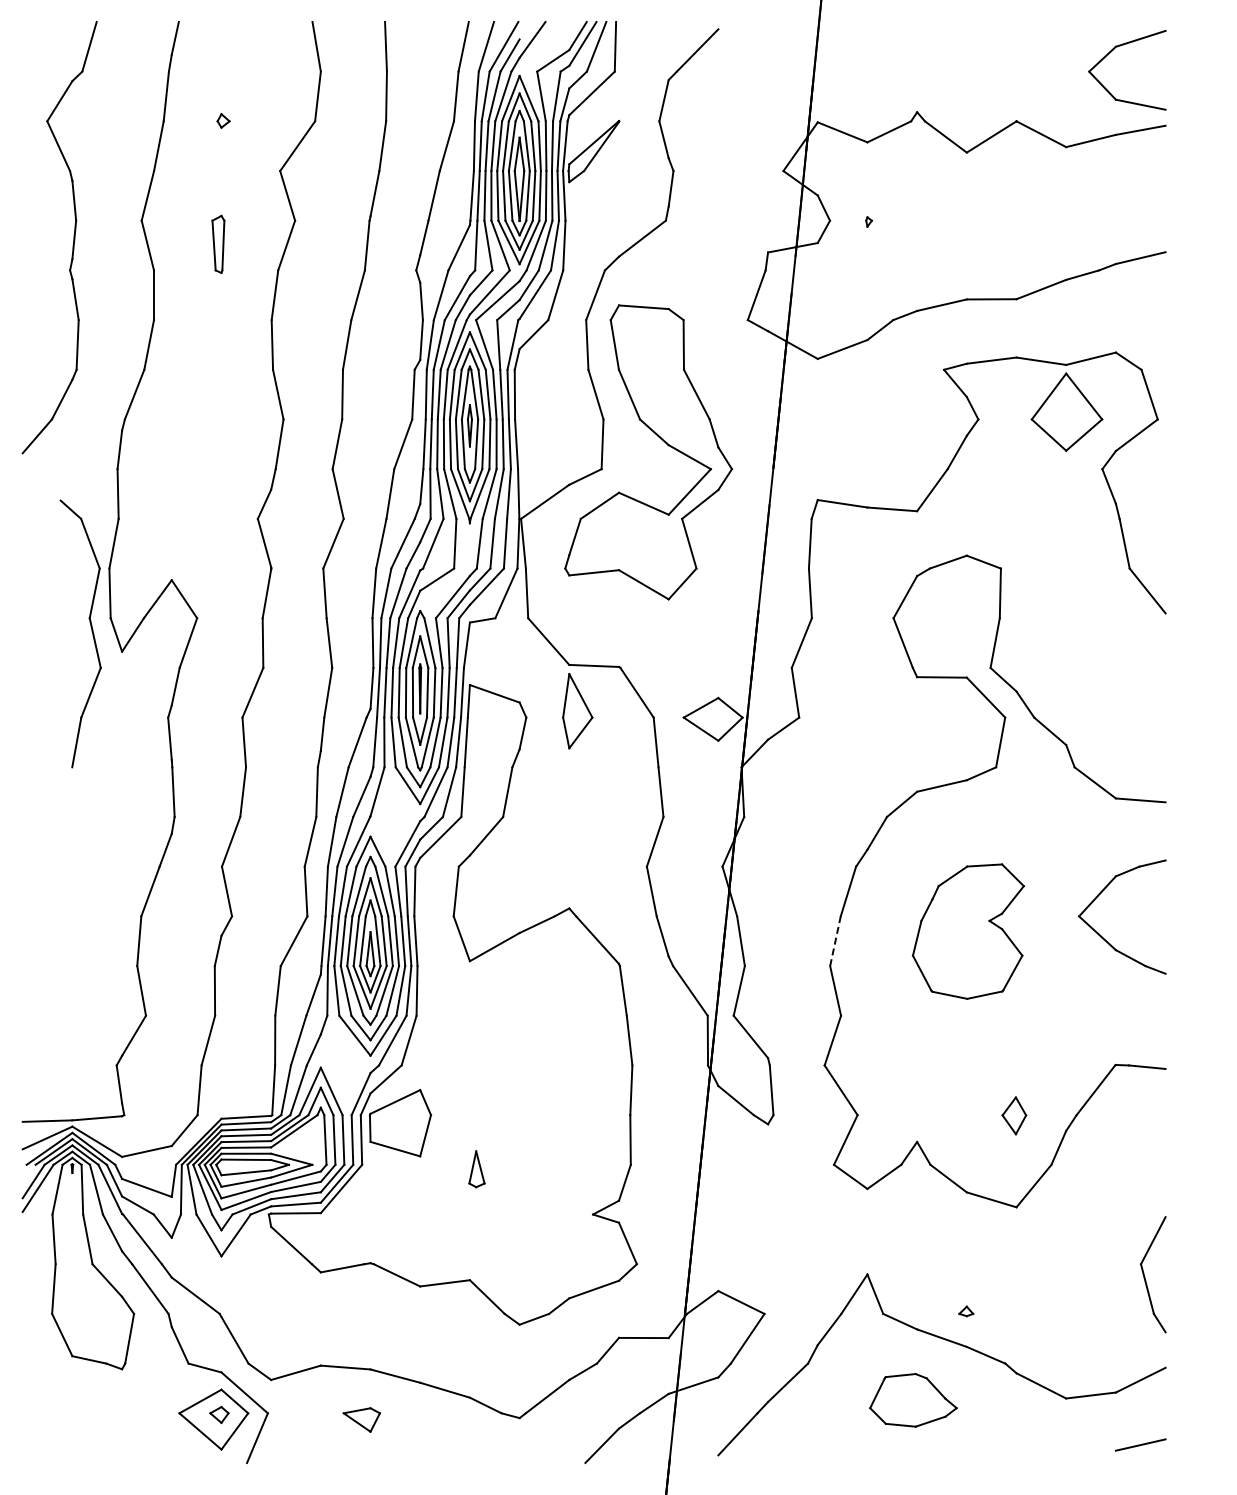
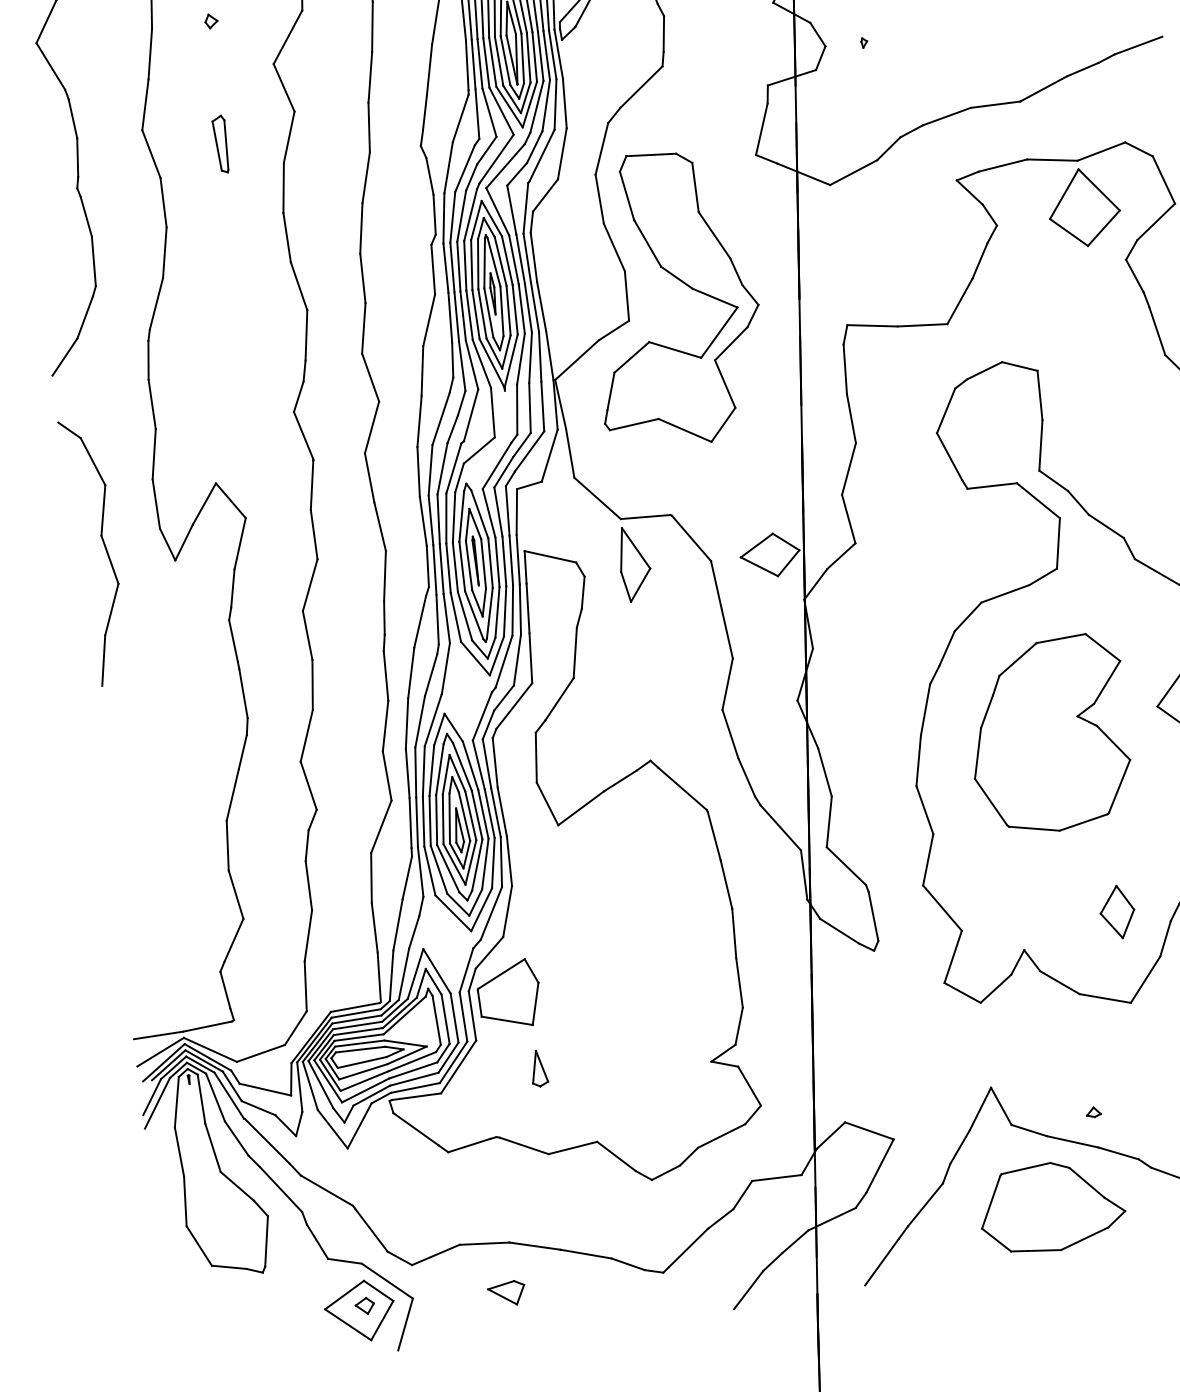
part: (91, 631) -> (104, 548), moved
part: (968, 931) -> (1049, 734), size x1.43
line: (835, 940) -> (918, 760), dashed -> solid
part: (1014, 1115) -> (1117, 912), size x1.43
part: (476, 1169) -> (538, 1068), moved
part: (913, 1400) -> (1052, 1207), size x1.67

